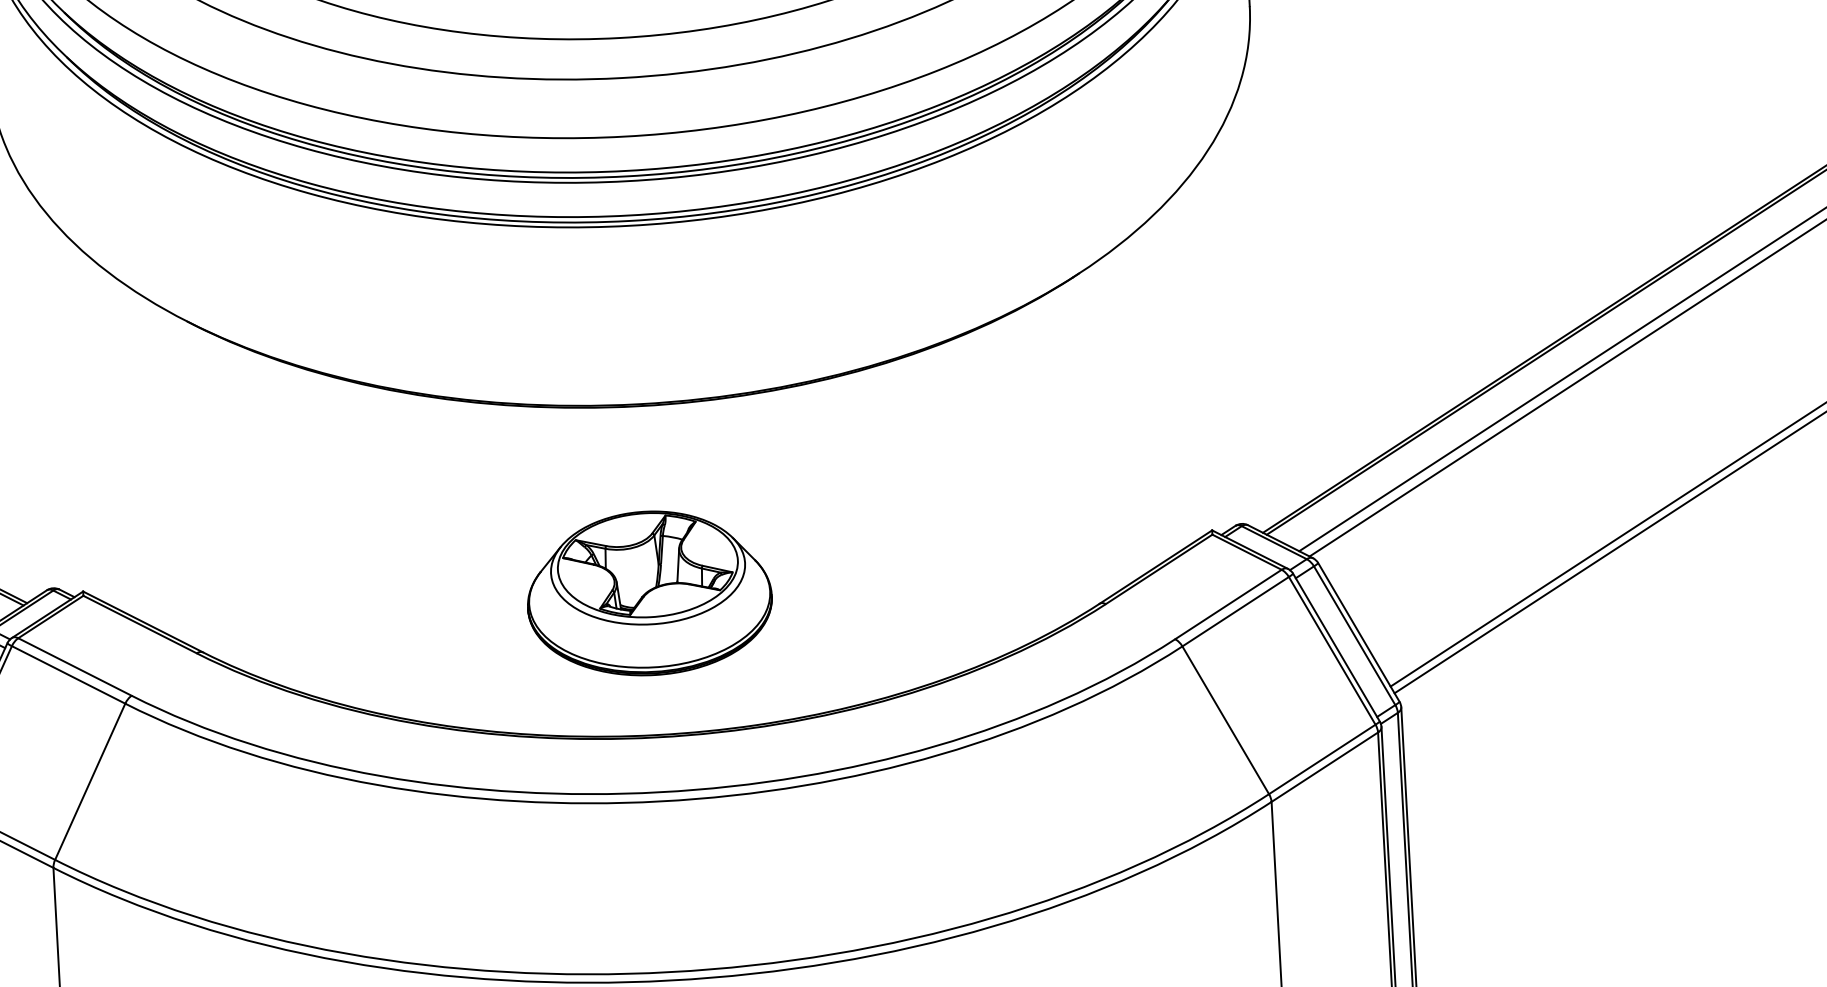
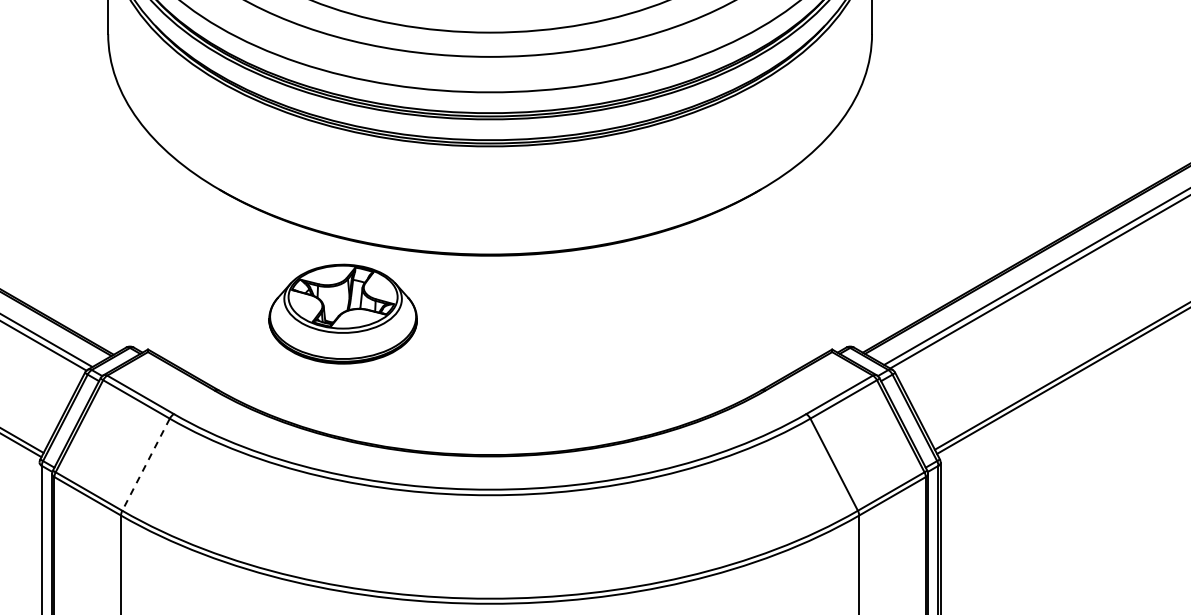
part: (648, 592) -> (342, 313), moved
line: (90, 781) -> (146, 464), solid -> dashed

